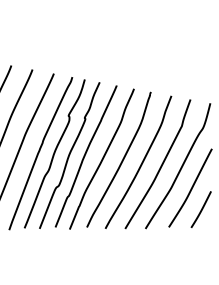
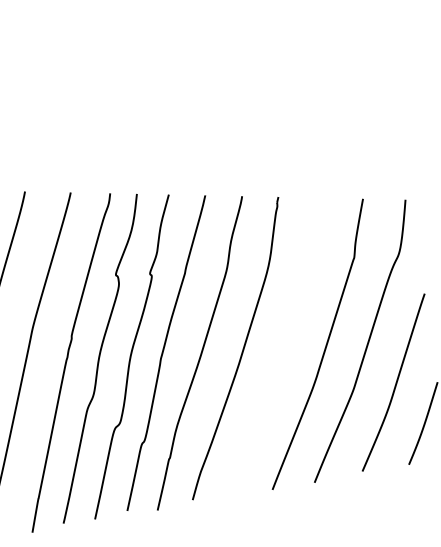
curve: (141, 162) -> (283, 346), removed

